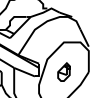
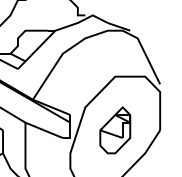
part: (63, 71) -> (114, 129), size x1.43

